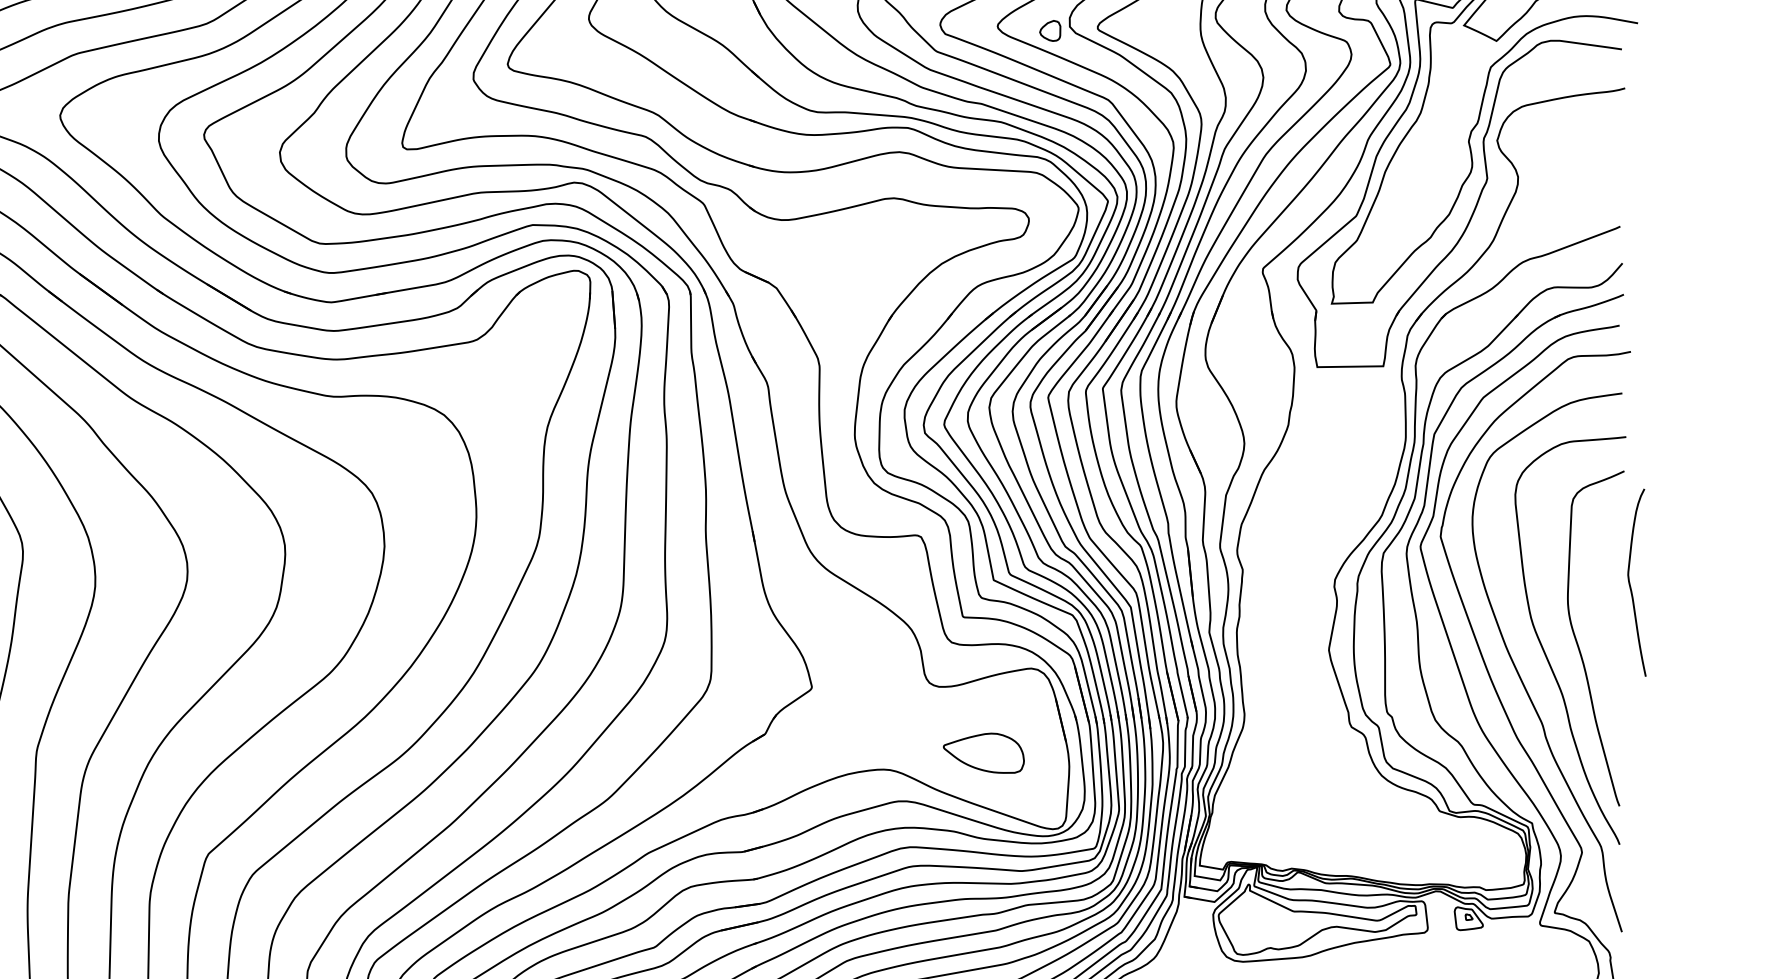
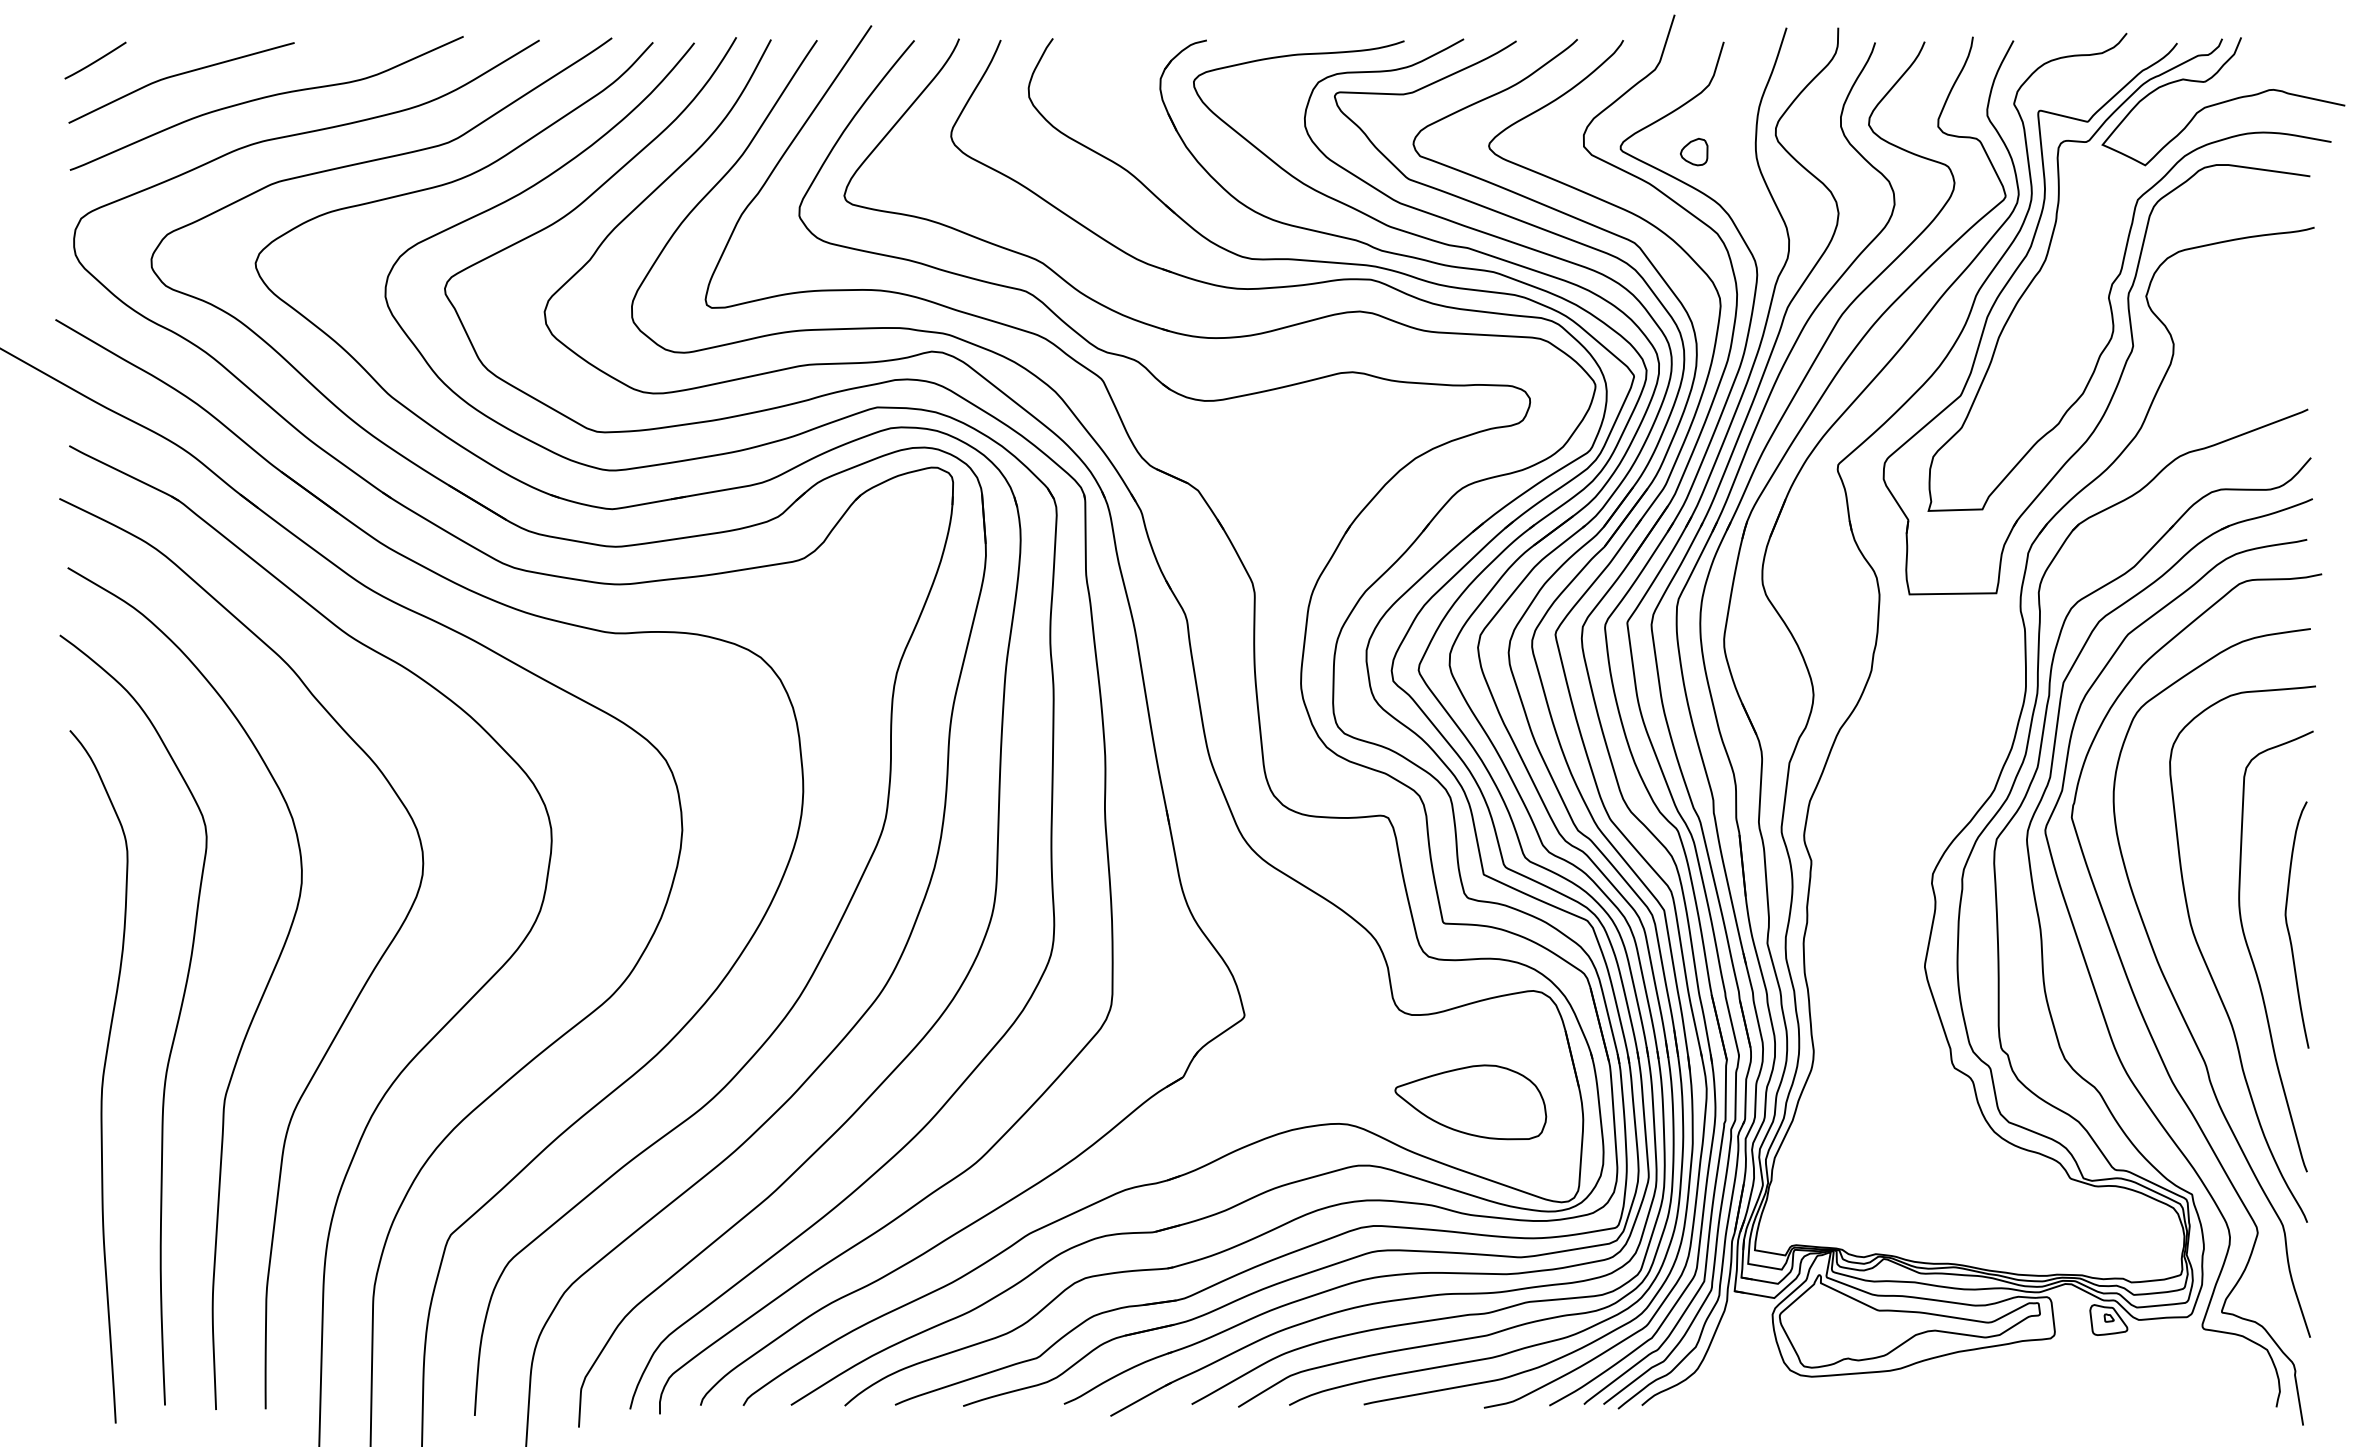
part: (1050, 30) -> (1694, 151), moved
curve: (1630, 583) -> (2288, 926), moved
part: (983, 753) -> (1470, 1102), size x1.43

